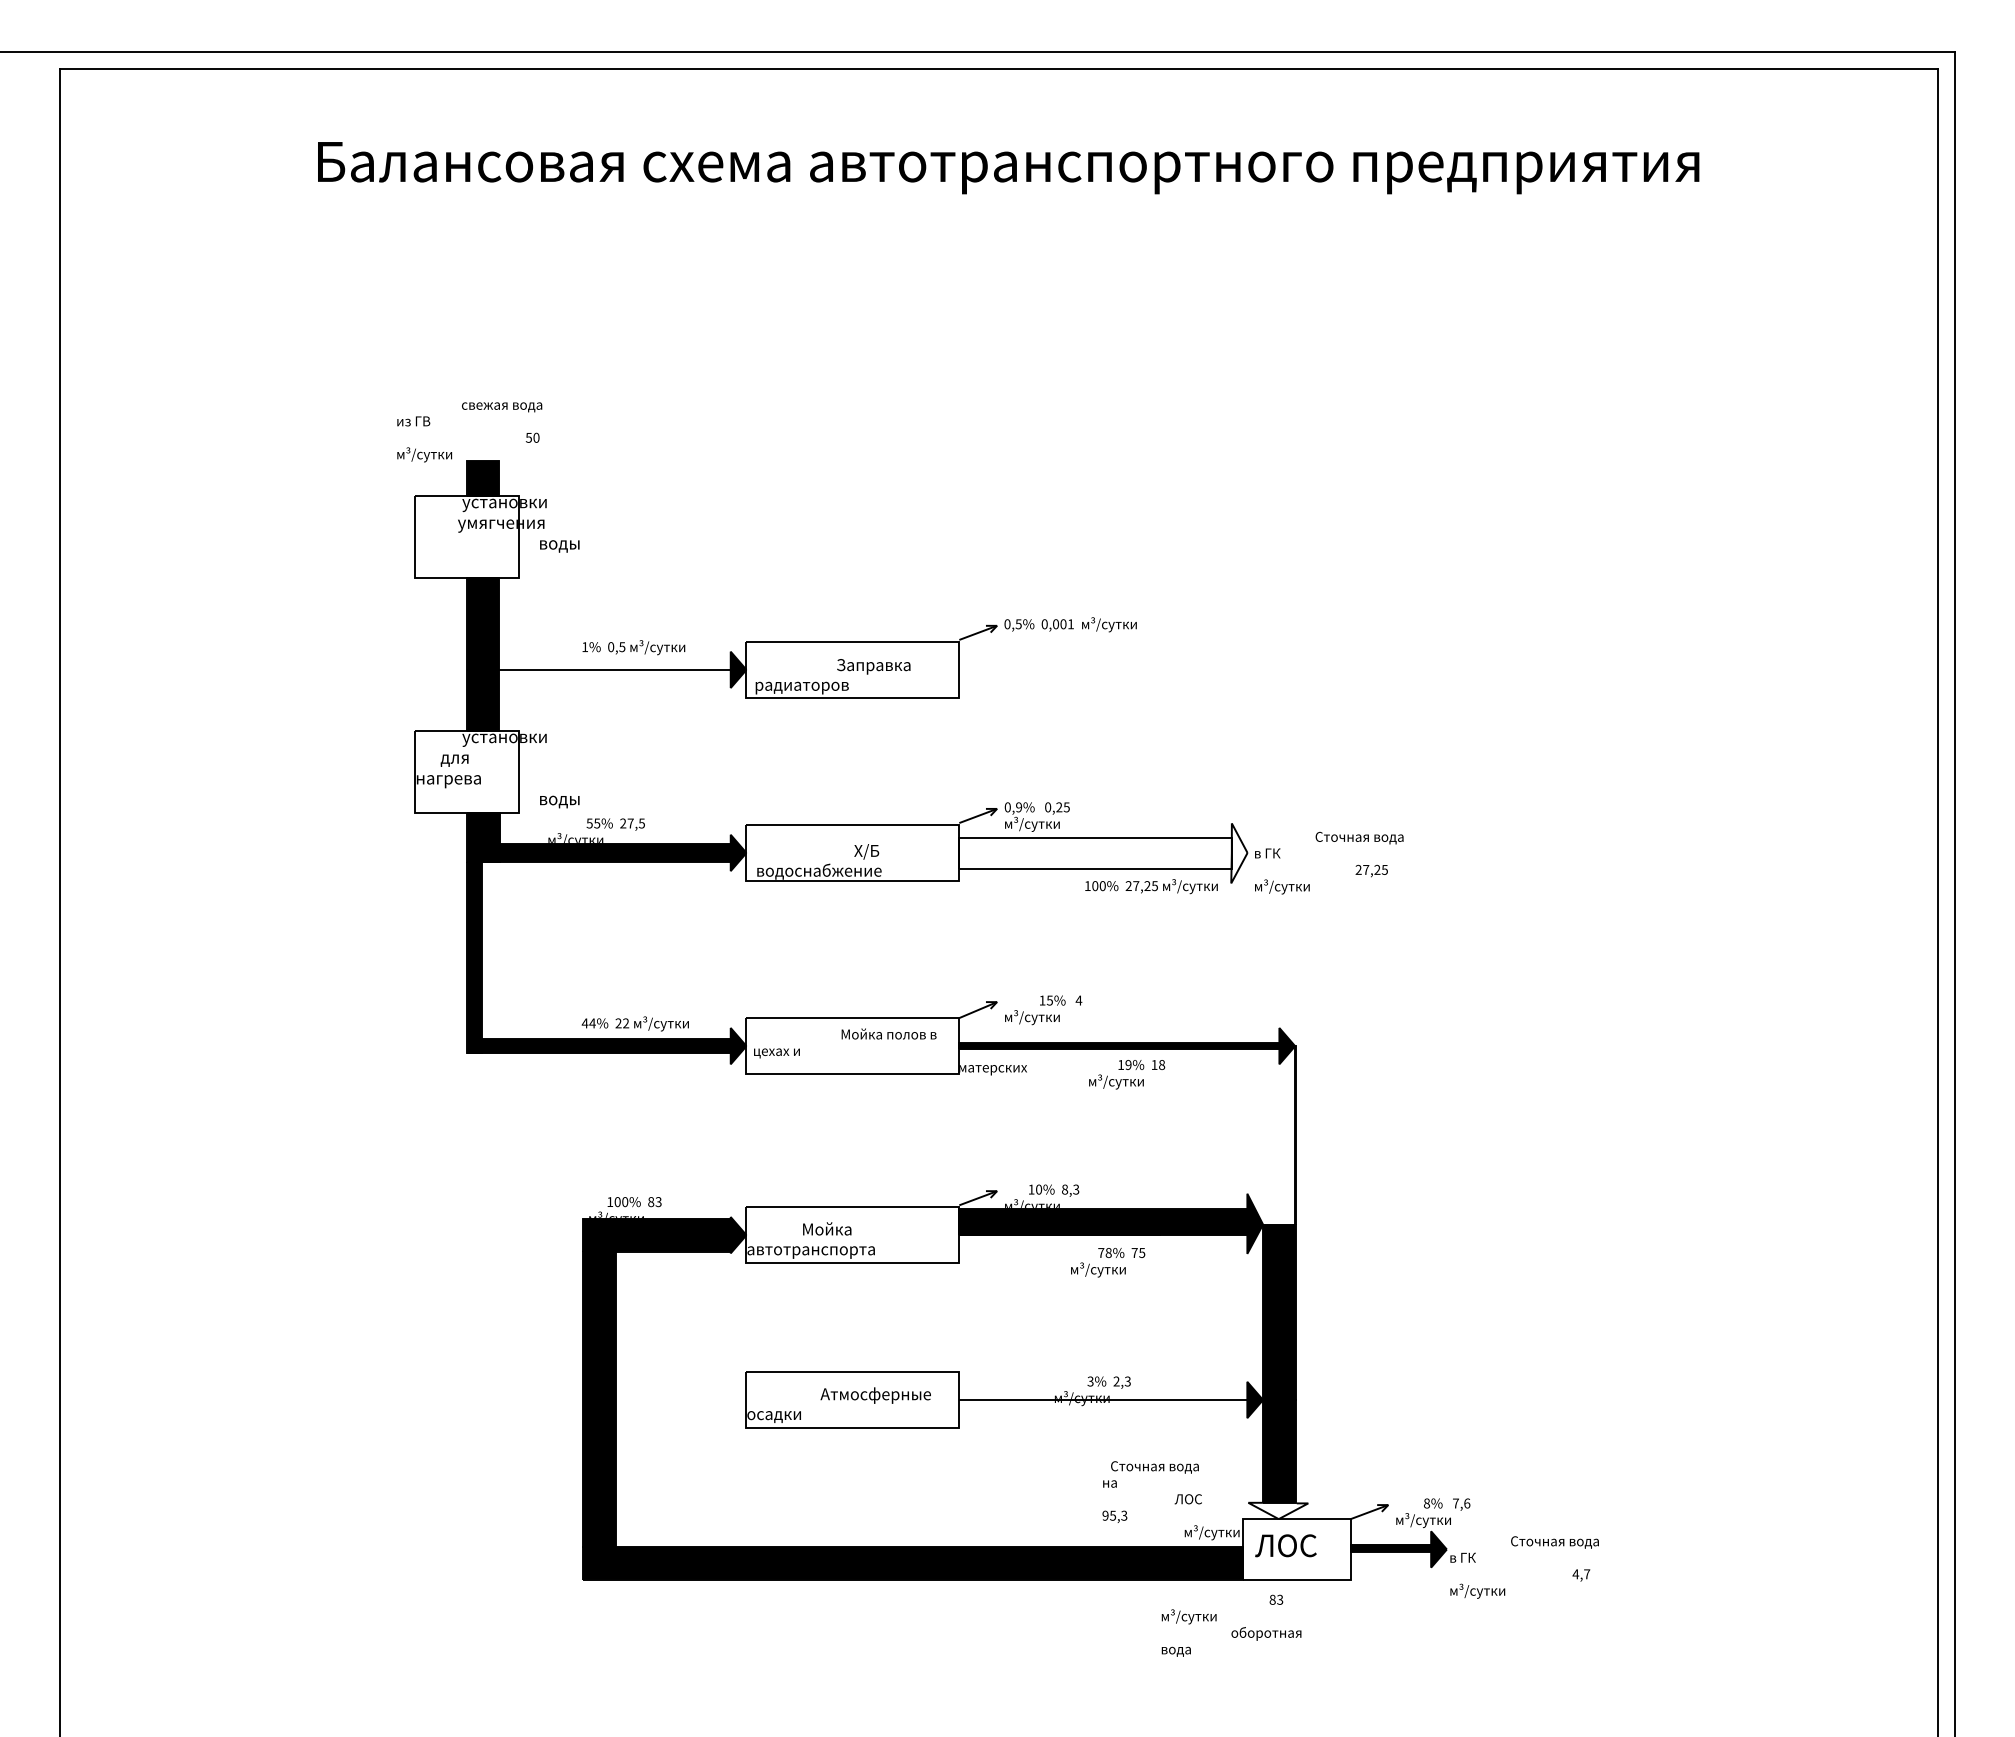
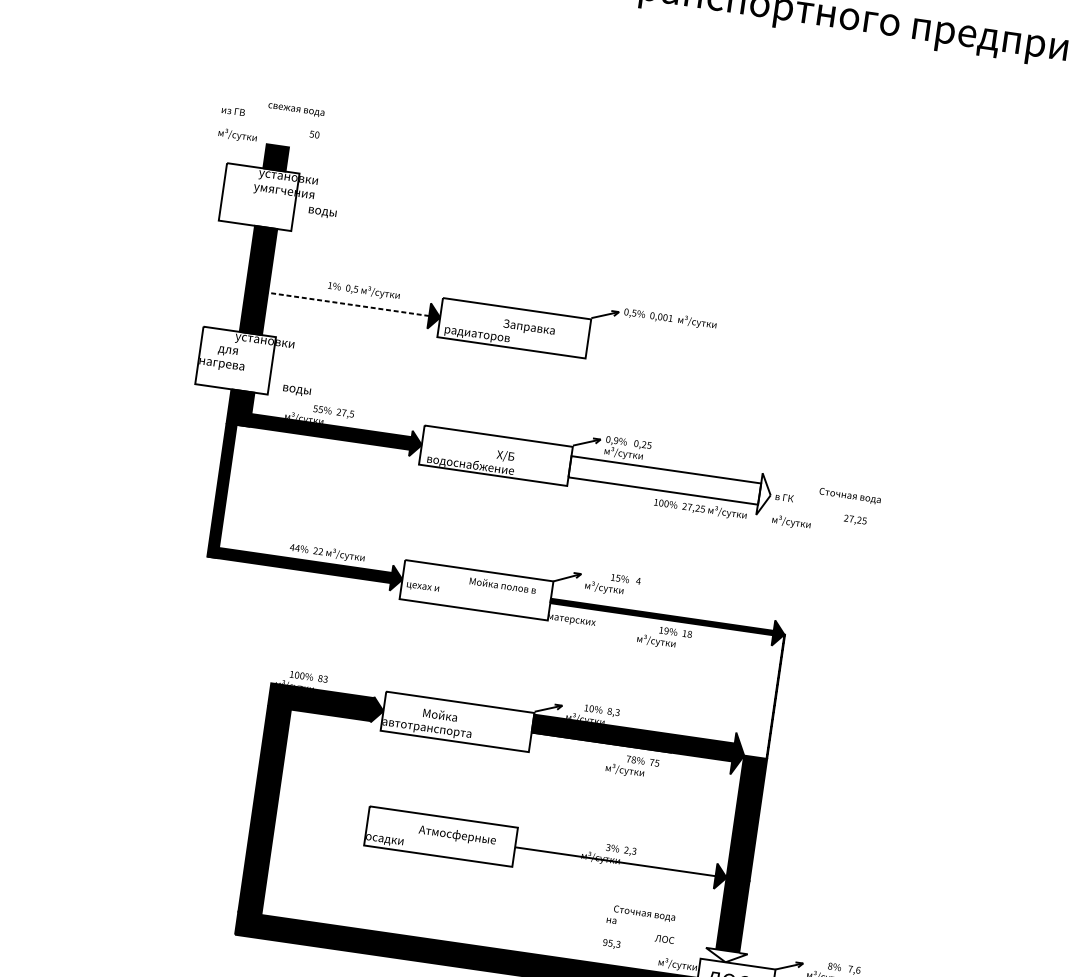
line: (599, 669) -> (337, 302), solid -> dashed

